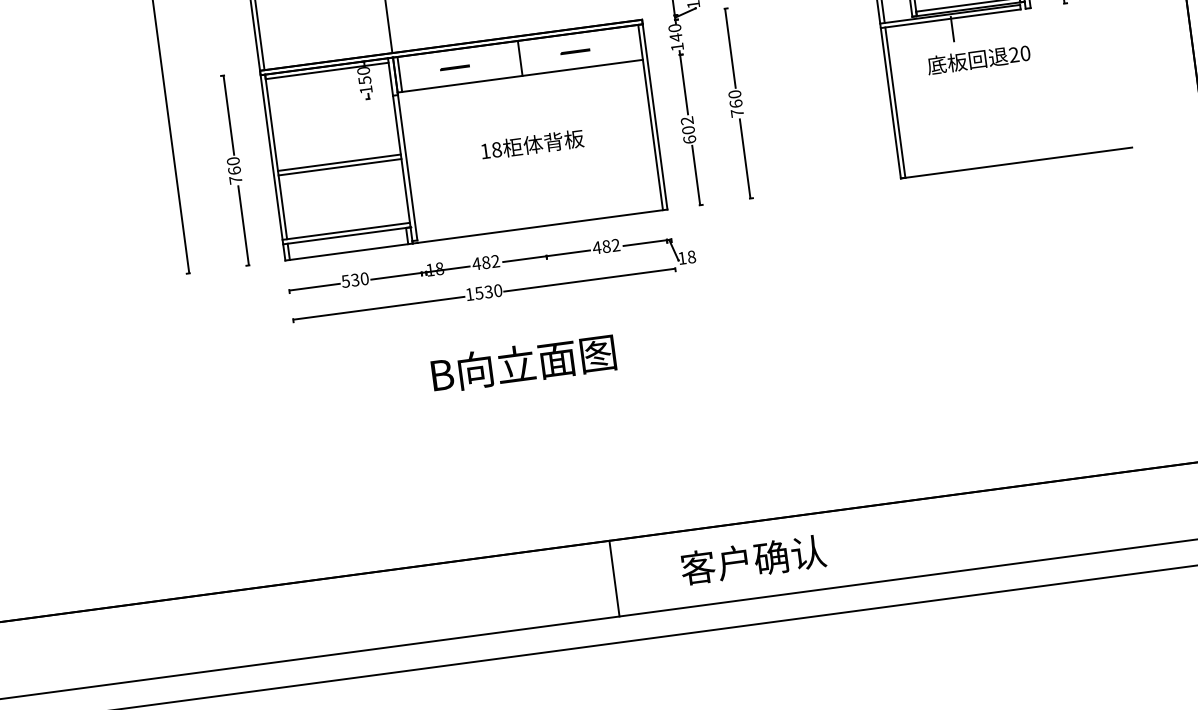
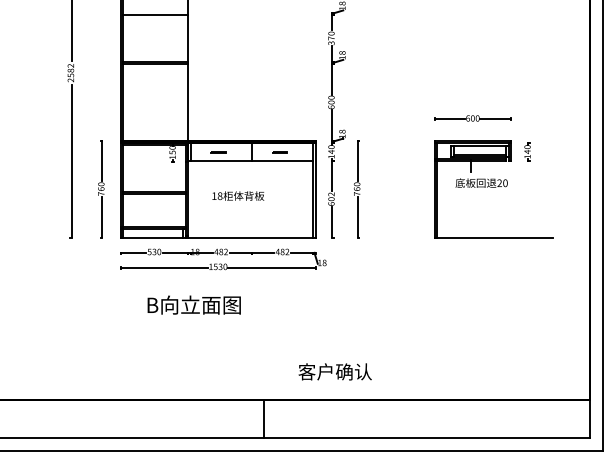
text: (532, 143) -> (238, 195), moved
text: (521, 362) -> (193, 304), moved
text: (751, 559) -> (334, 371), moved

